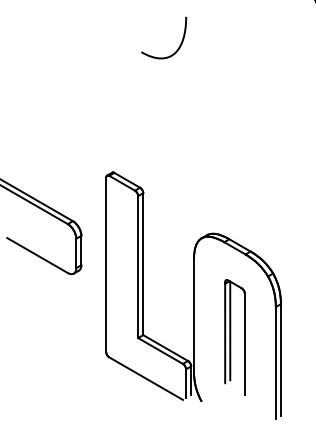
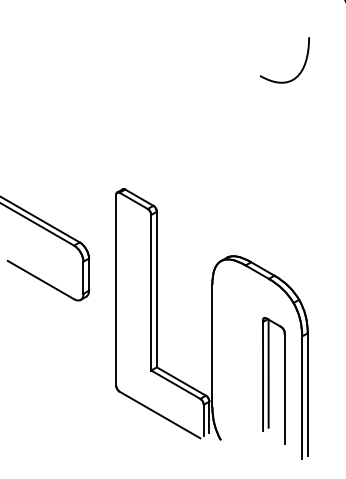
curve: (177, 48) -> (299, 71), moved
part: (234, 337) -> (273, 380), moved

